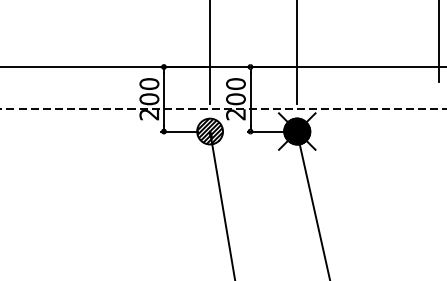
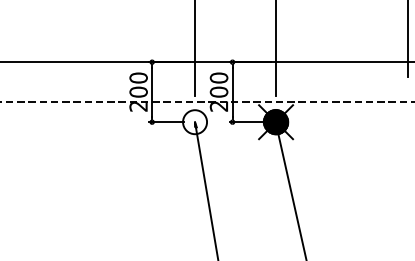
hatch: (210, 131) -> (195, 122), removed

